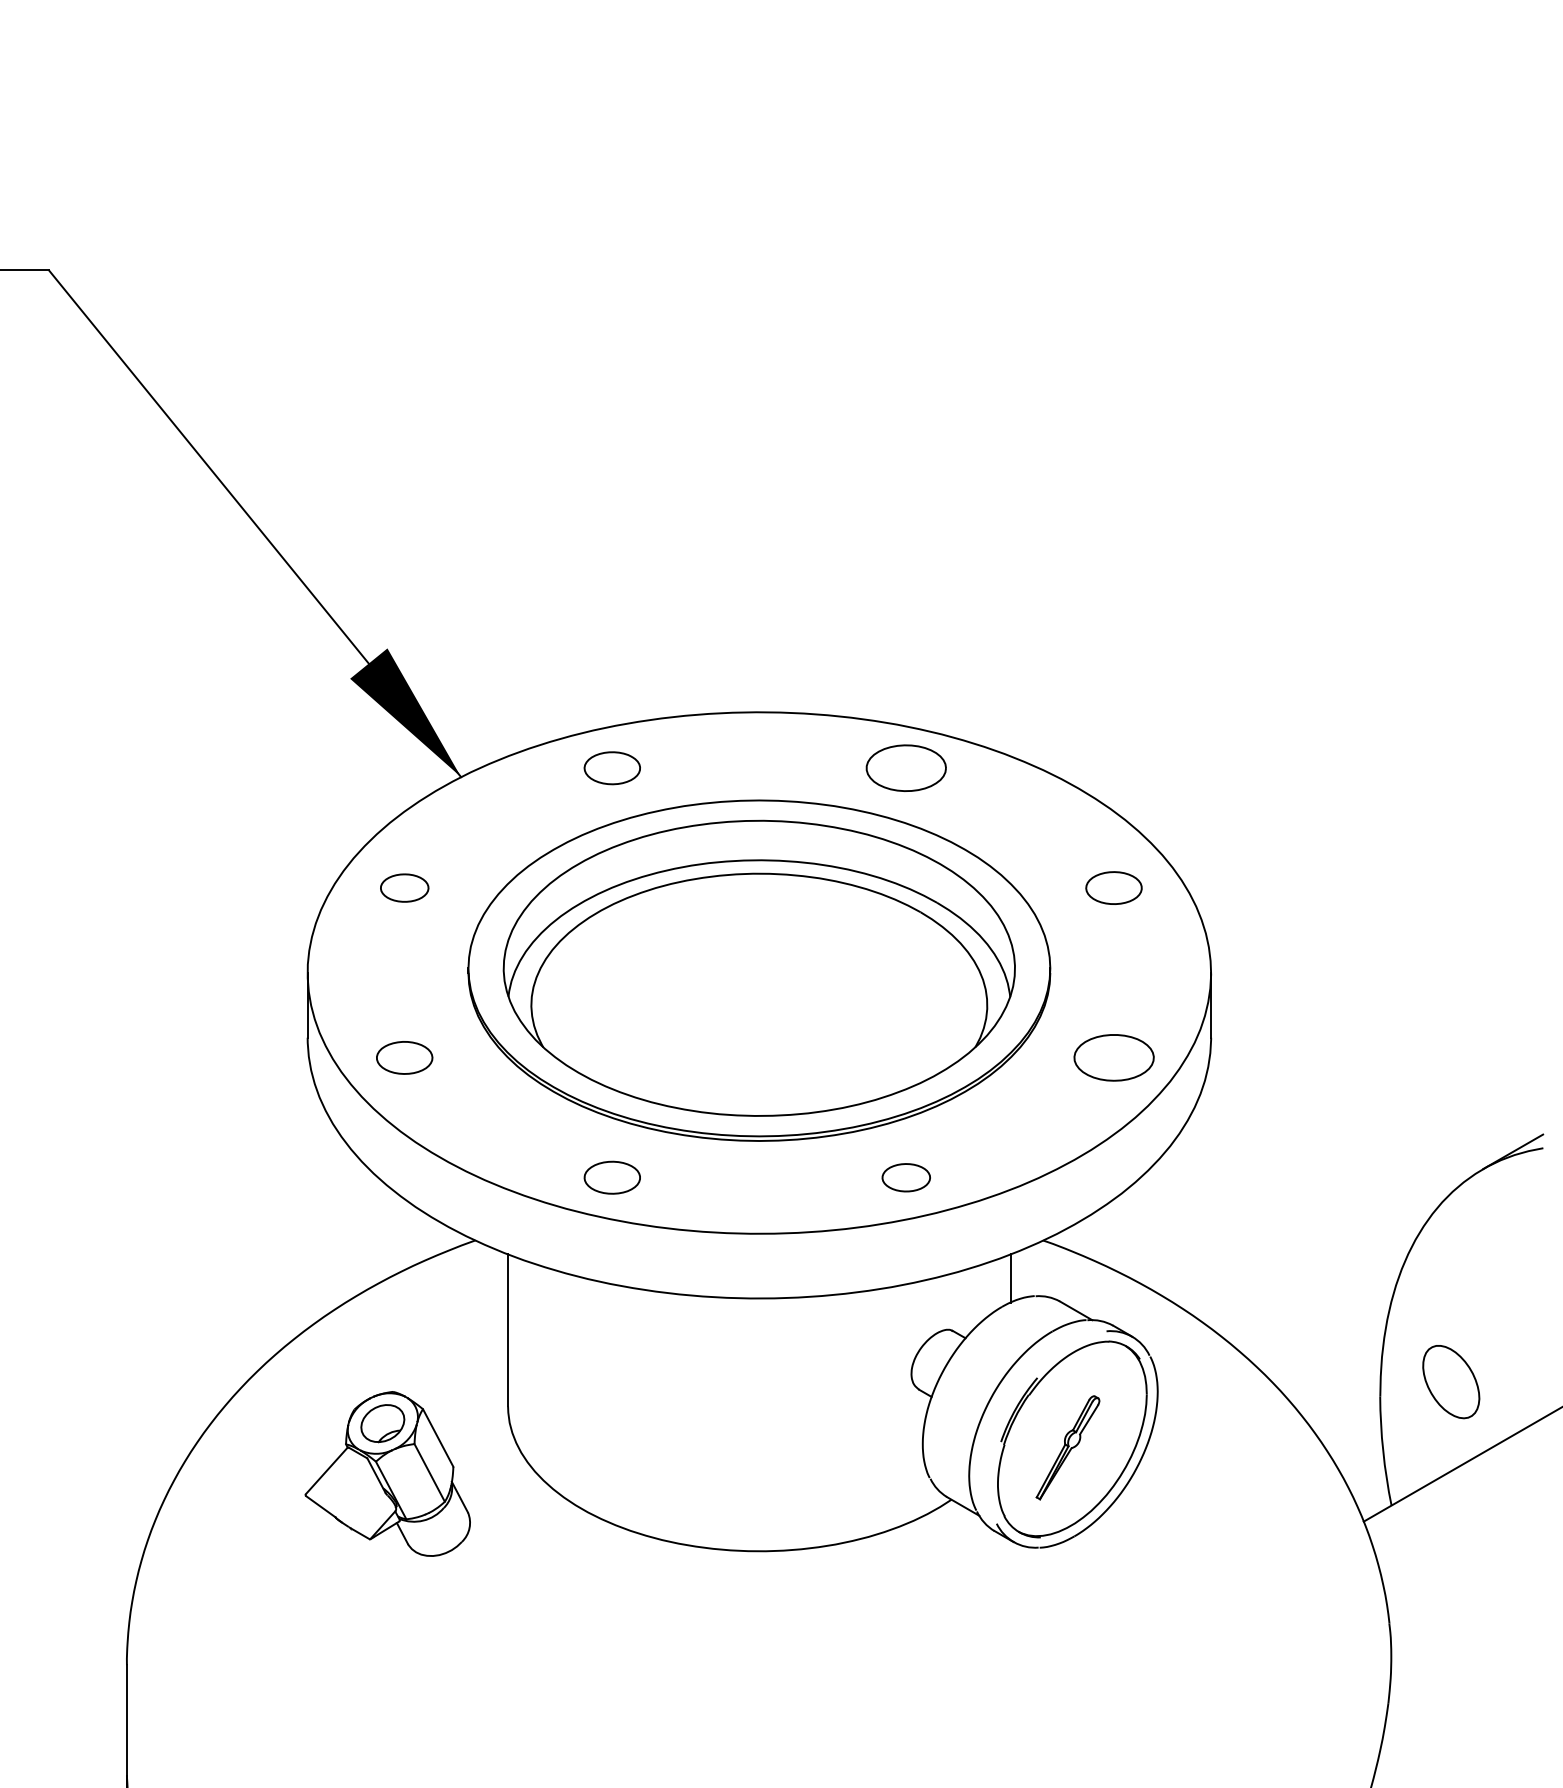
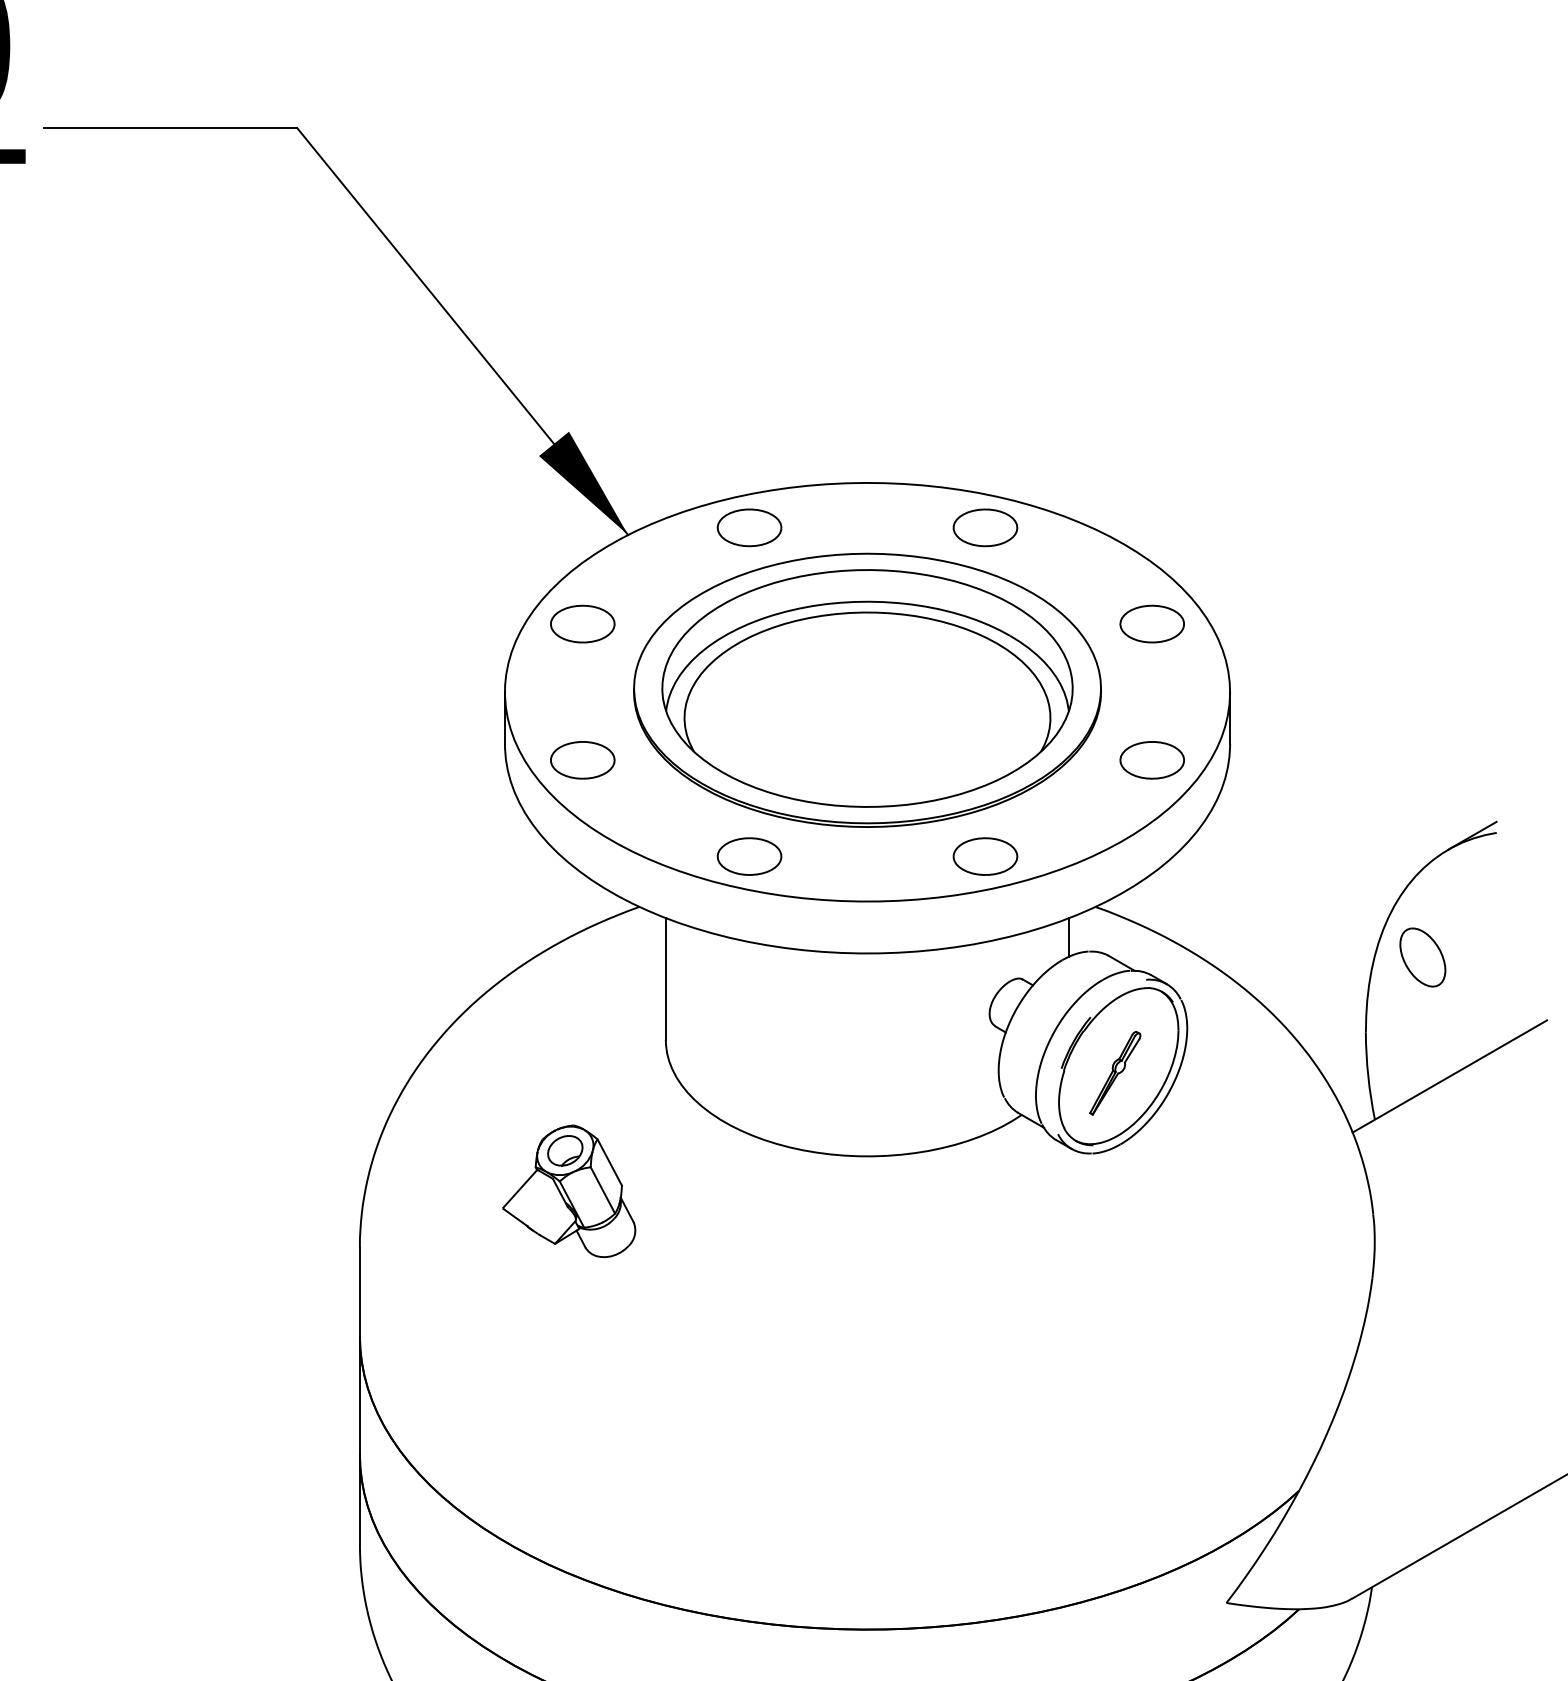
part: (612, 767) -> (749, 527), size x1.43
part: (404, 887) -> (582, 623), size x1.67
part: (1113, 887) -> (1151, 623), size x1.43
part: (404, 1058) -> (582, 760), size x1.43
part: (612, 1177) -> (749, 856), size x1.43
part: (906, 1177) -> (985, 856), size x1.67
part: (1450, 1382) -> (1422, 957), moved
part: (388, 1472) -> (569, 1190), moved

